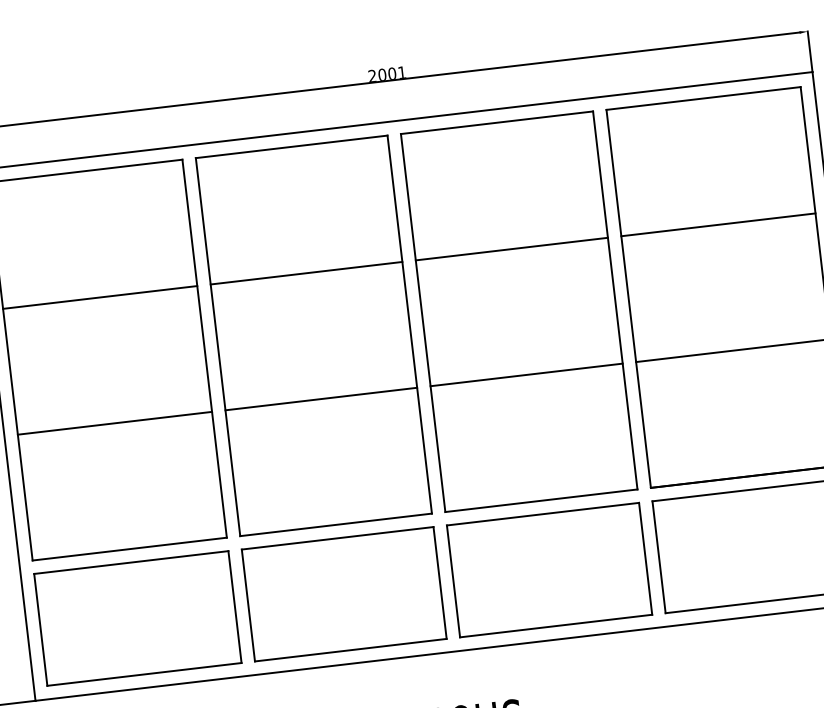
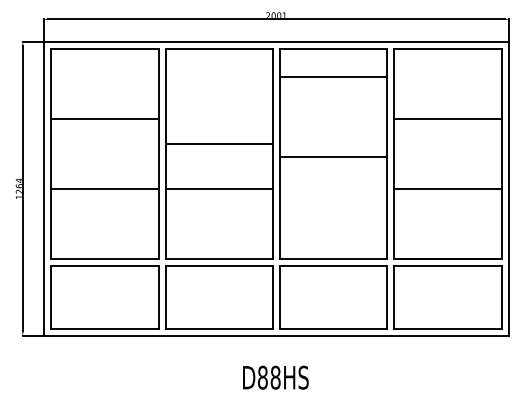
line: (512, 249) -> (333, 77), moved
line: (306, 273) -> (219, 144), moved
line: (526, 375) -> (333, 157), moved

